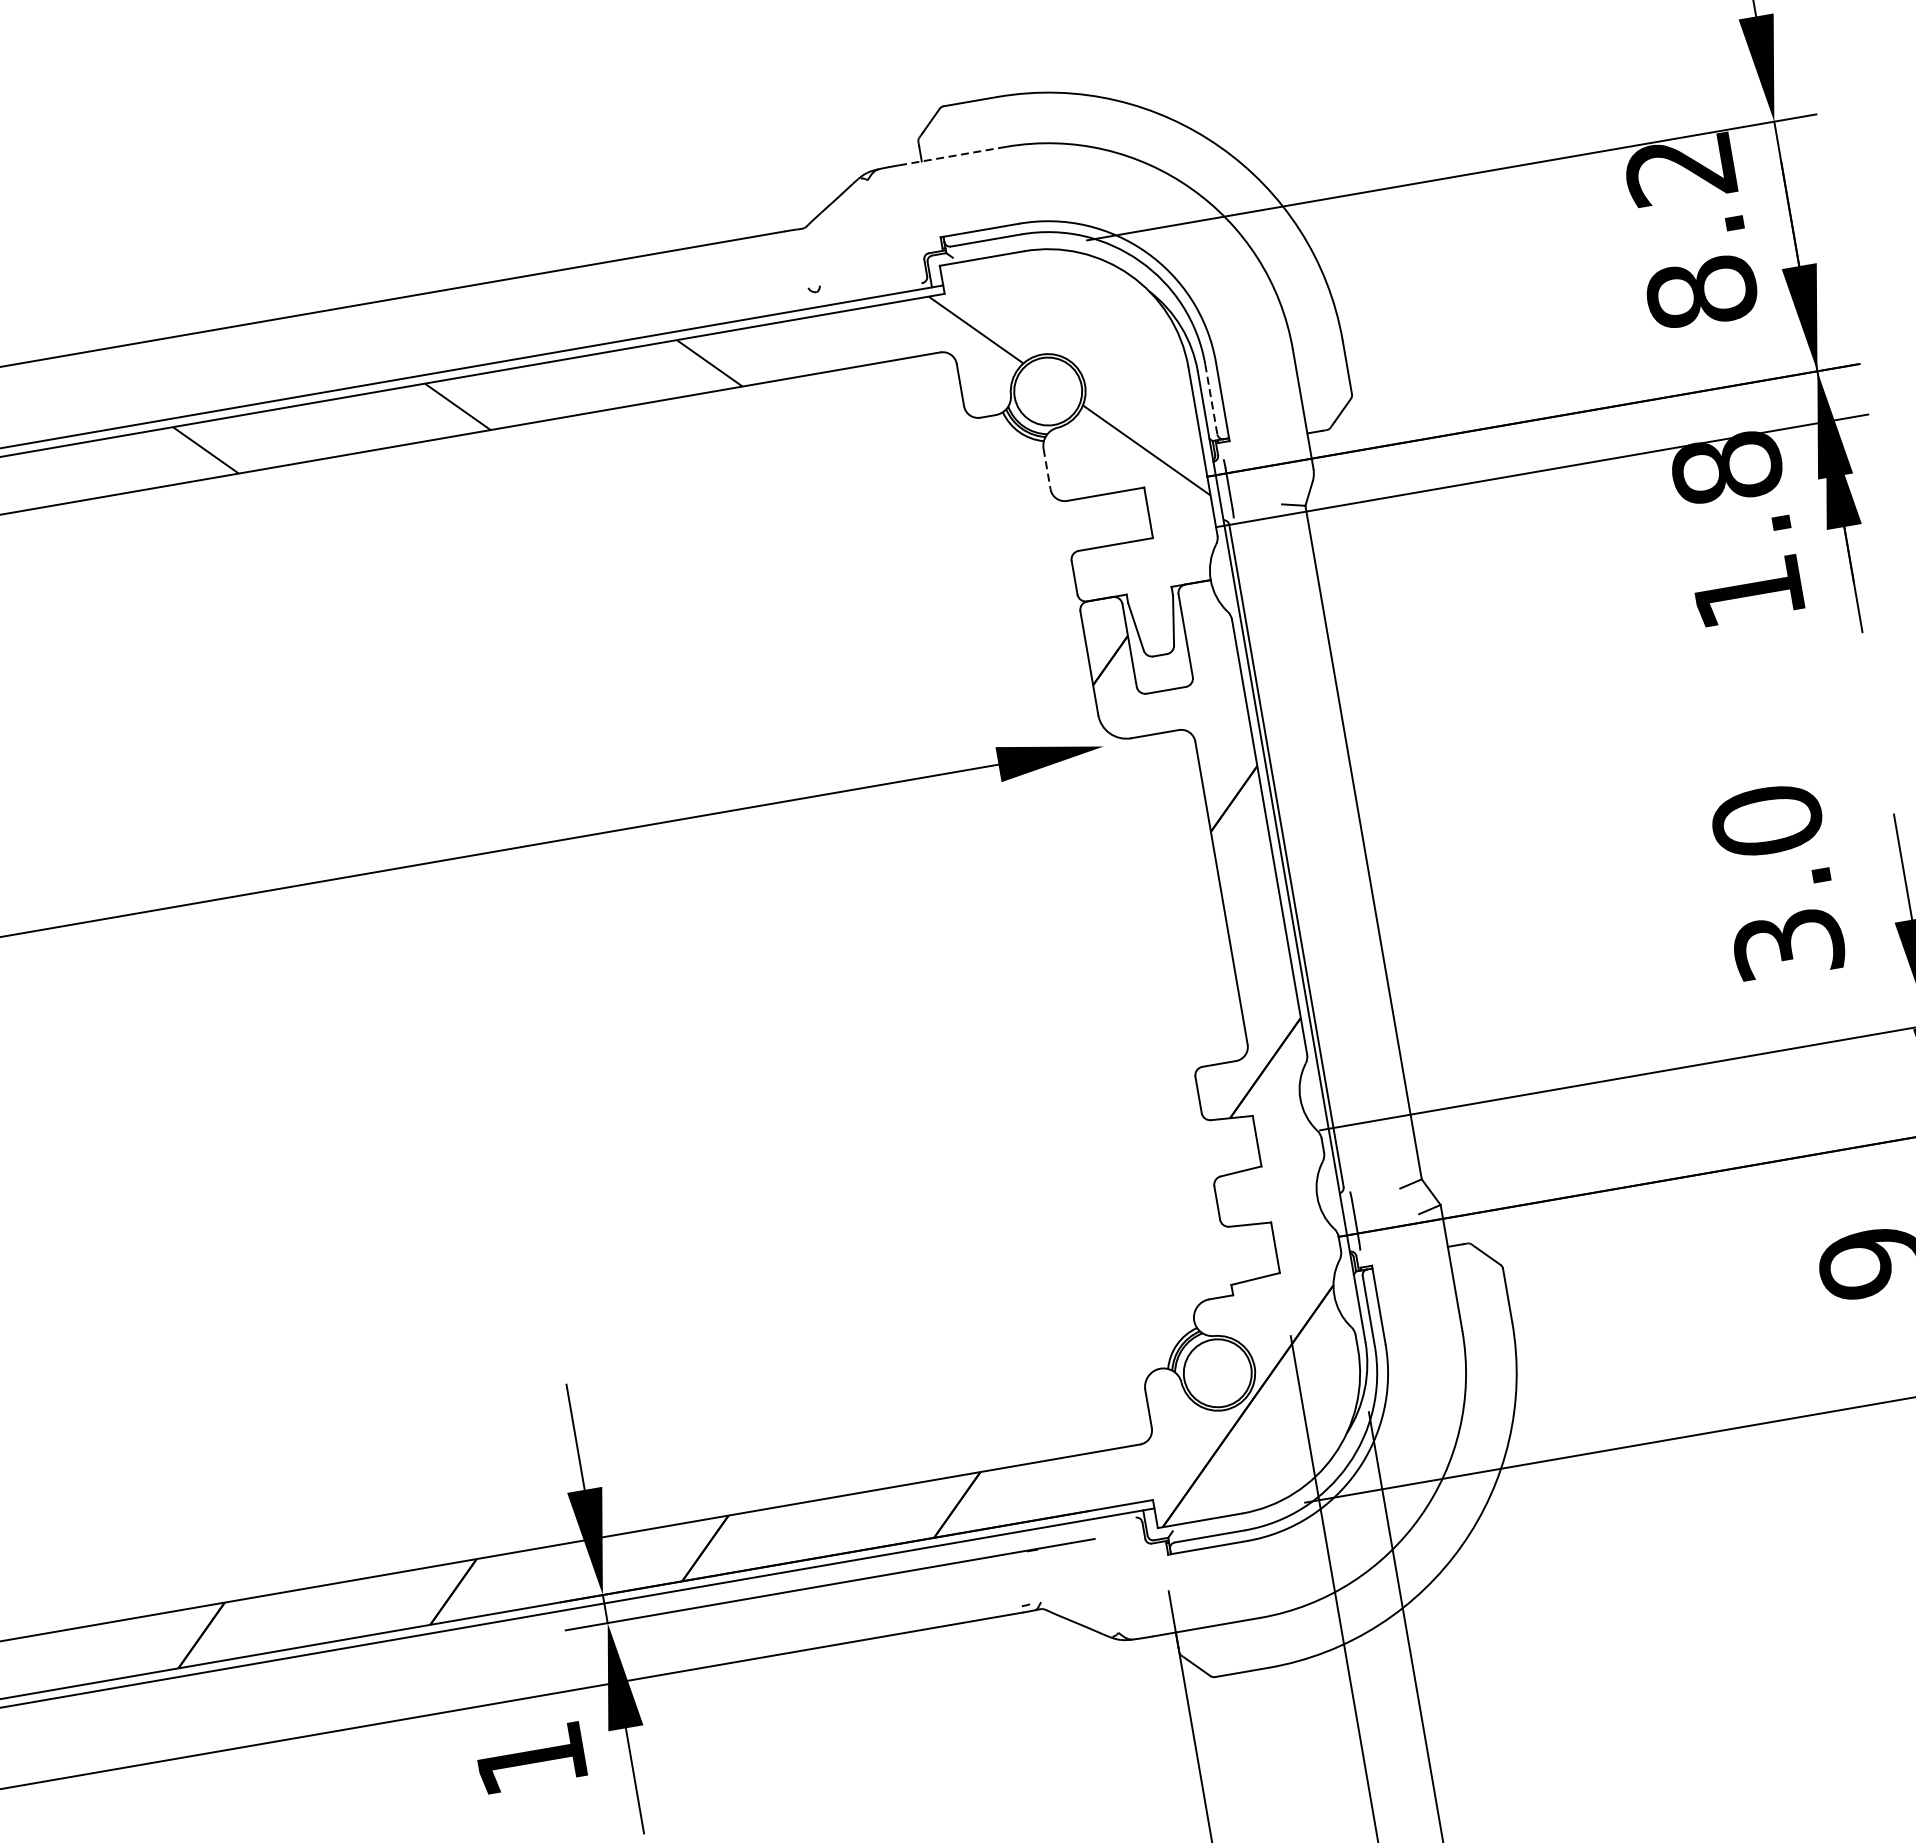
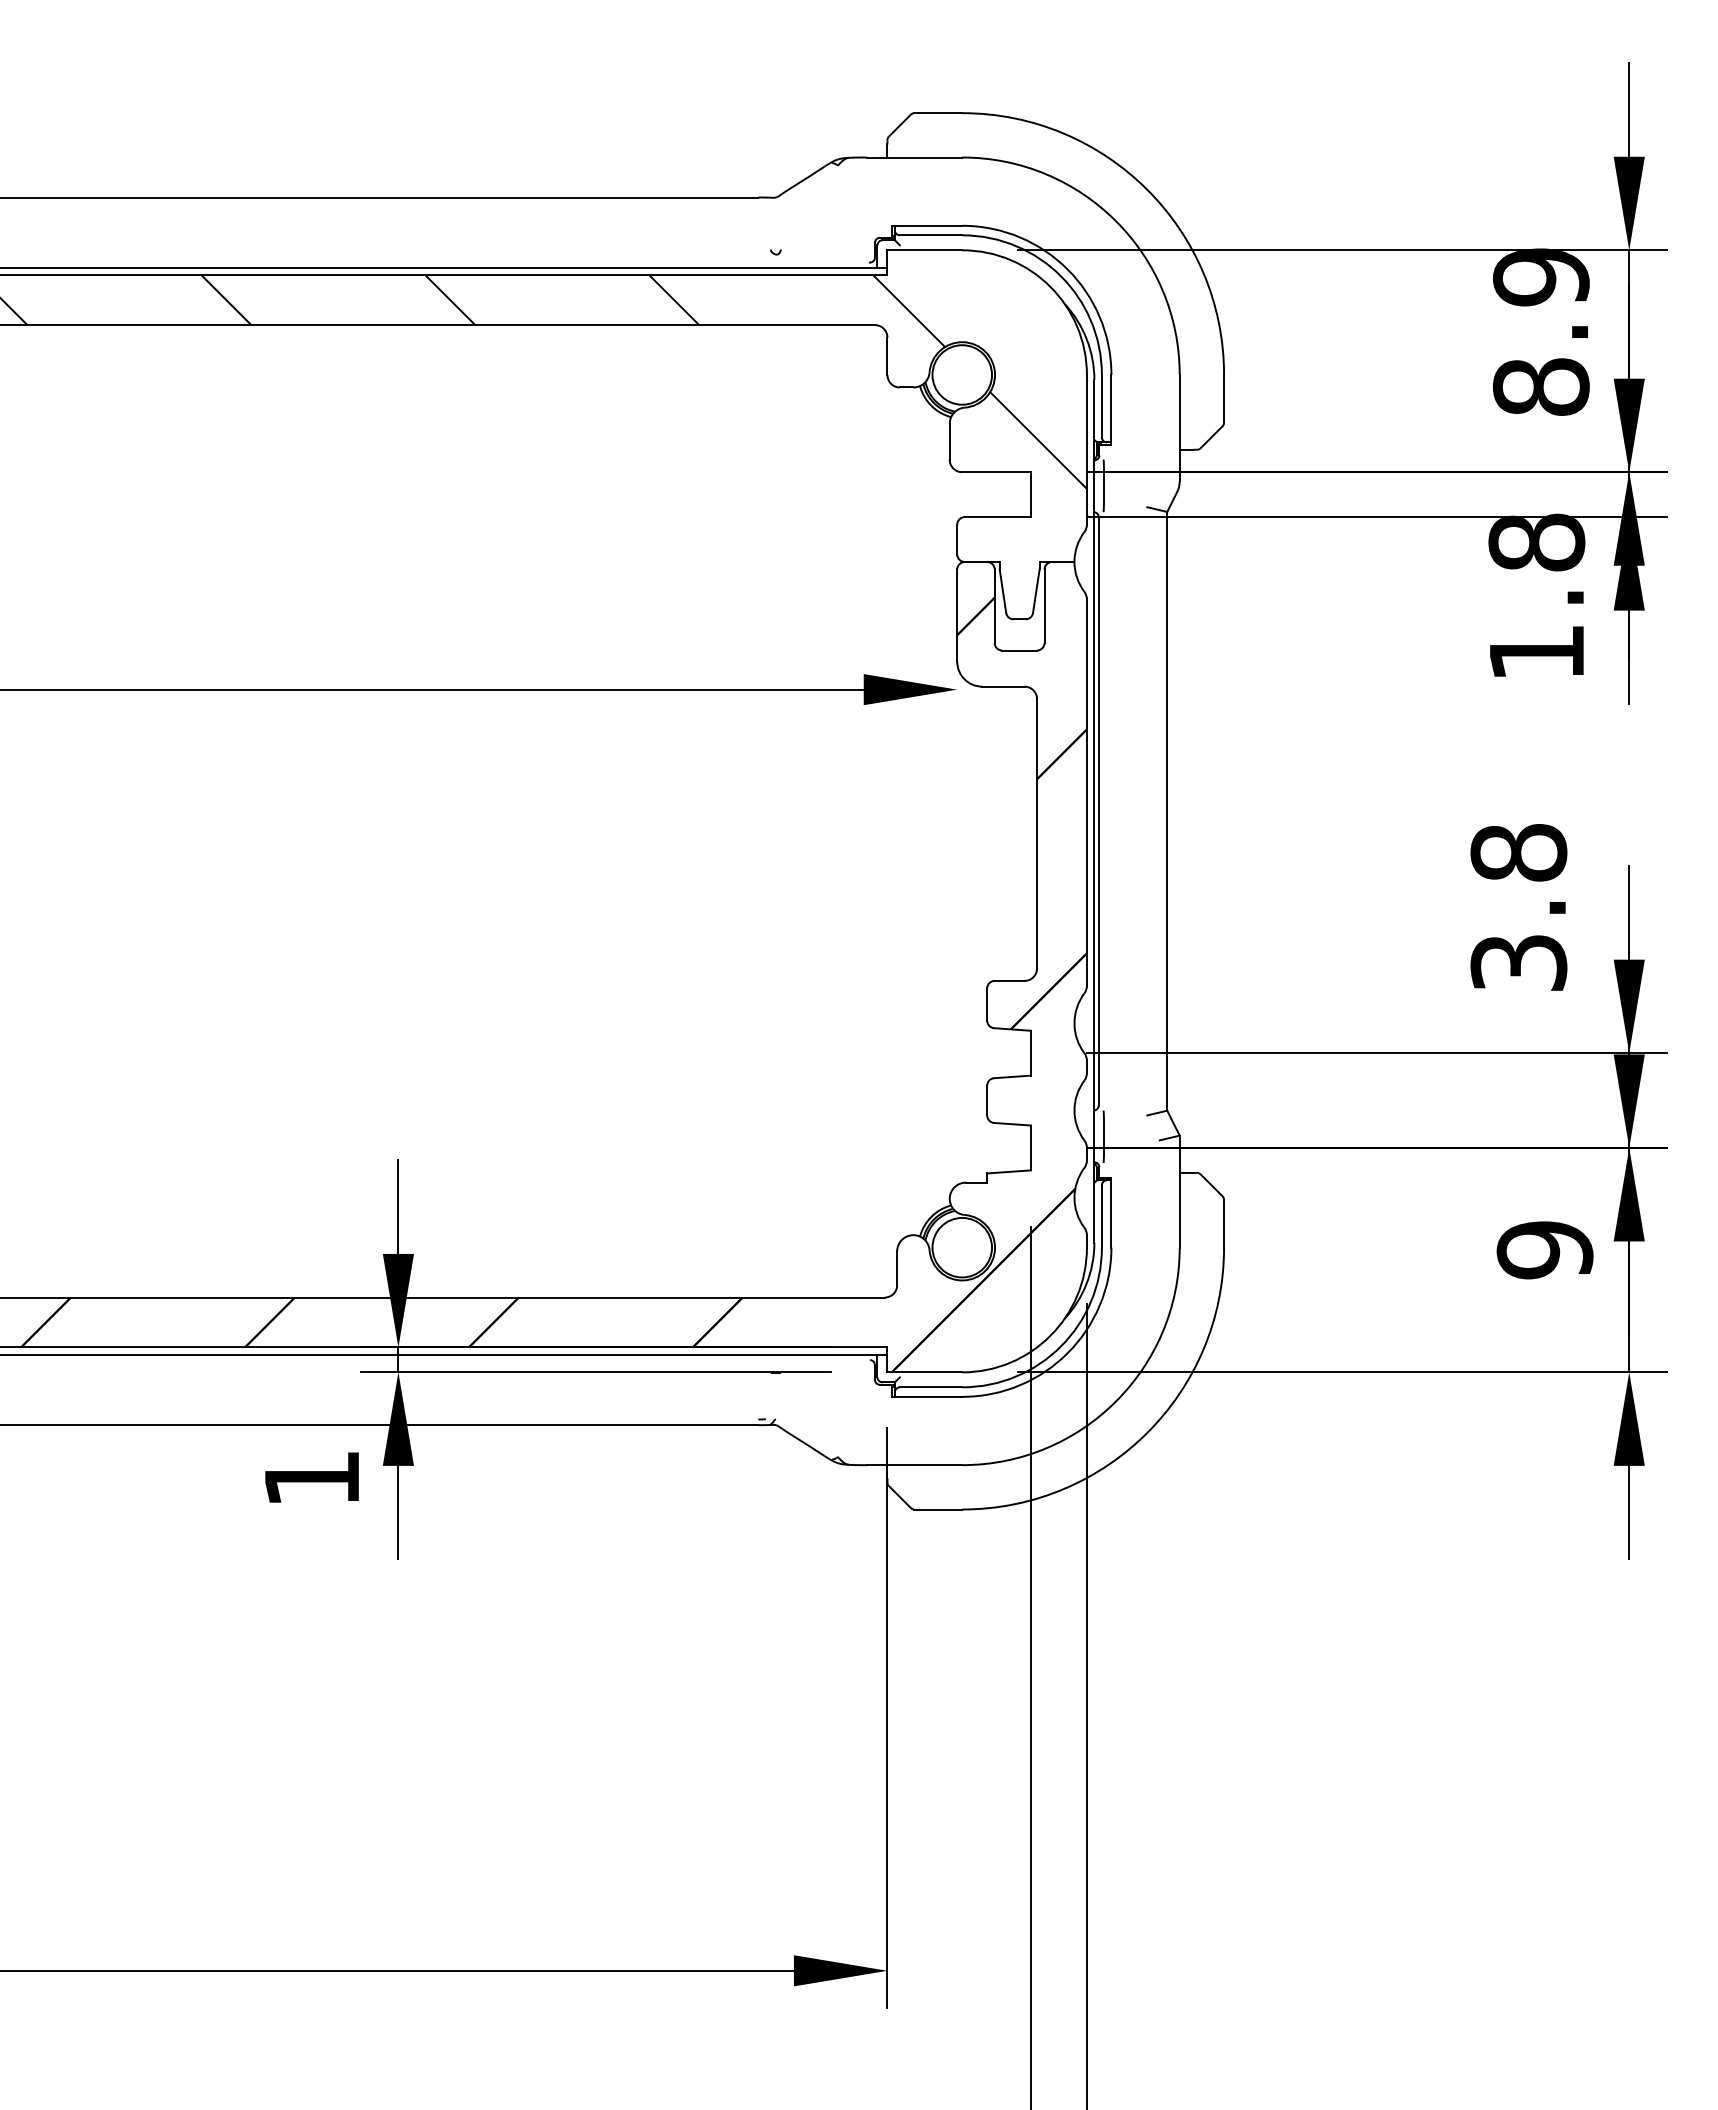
line: (952, 156) -> (914, 157), dashed -> solid
text: (1679, 169) -> (1540, 277), 8.2 -> 8.9
line: (1210, 399) -> (1101, 406), dashed -> solid
line: (1046, 468) -> (949, 441), dashed -> solid
text: (1766, 820) -> (1518, 852), 3.0 -> 3.8

